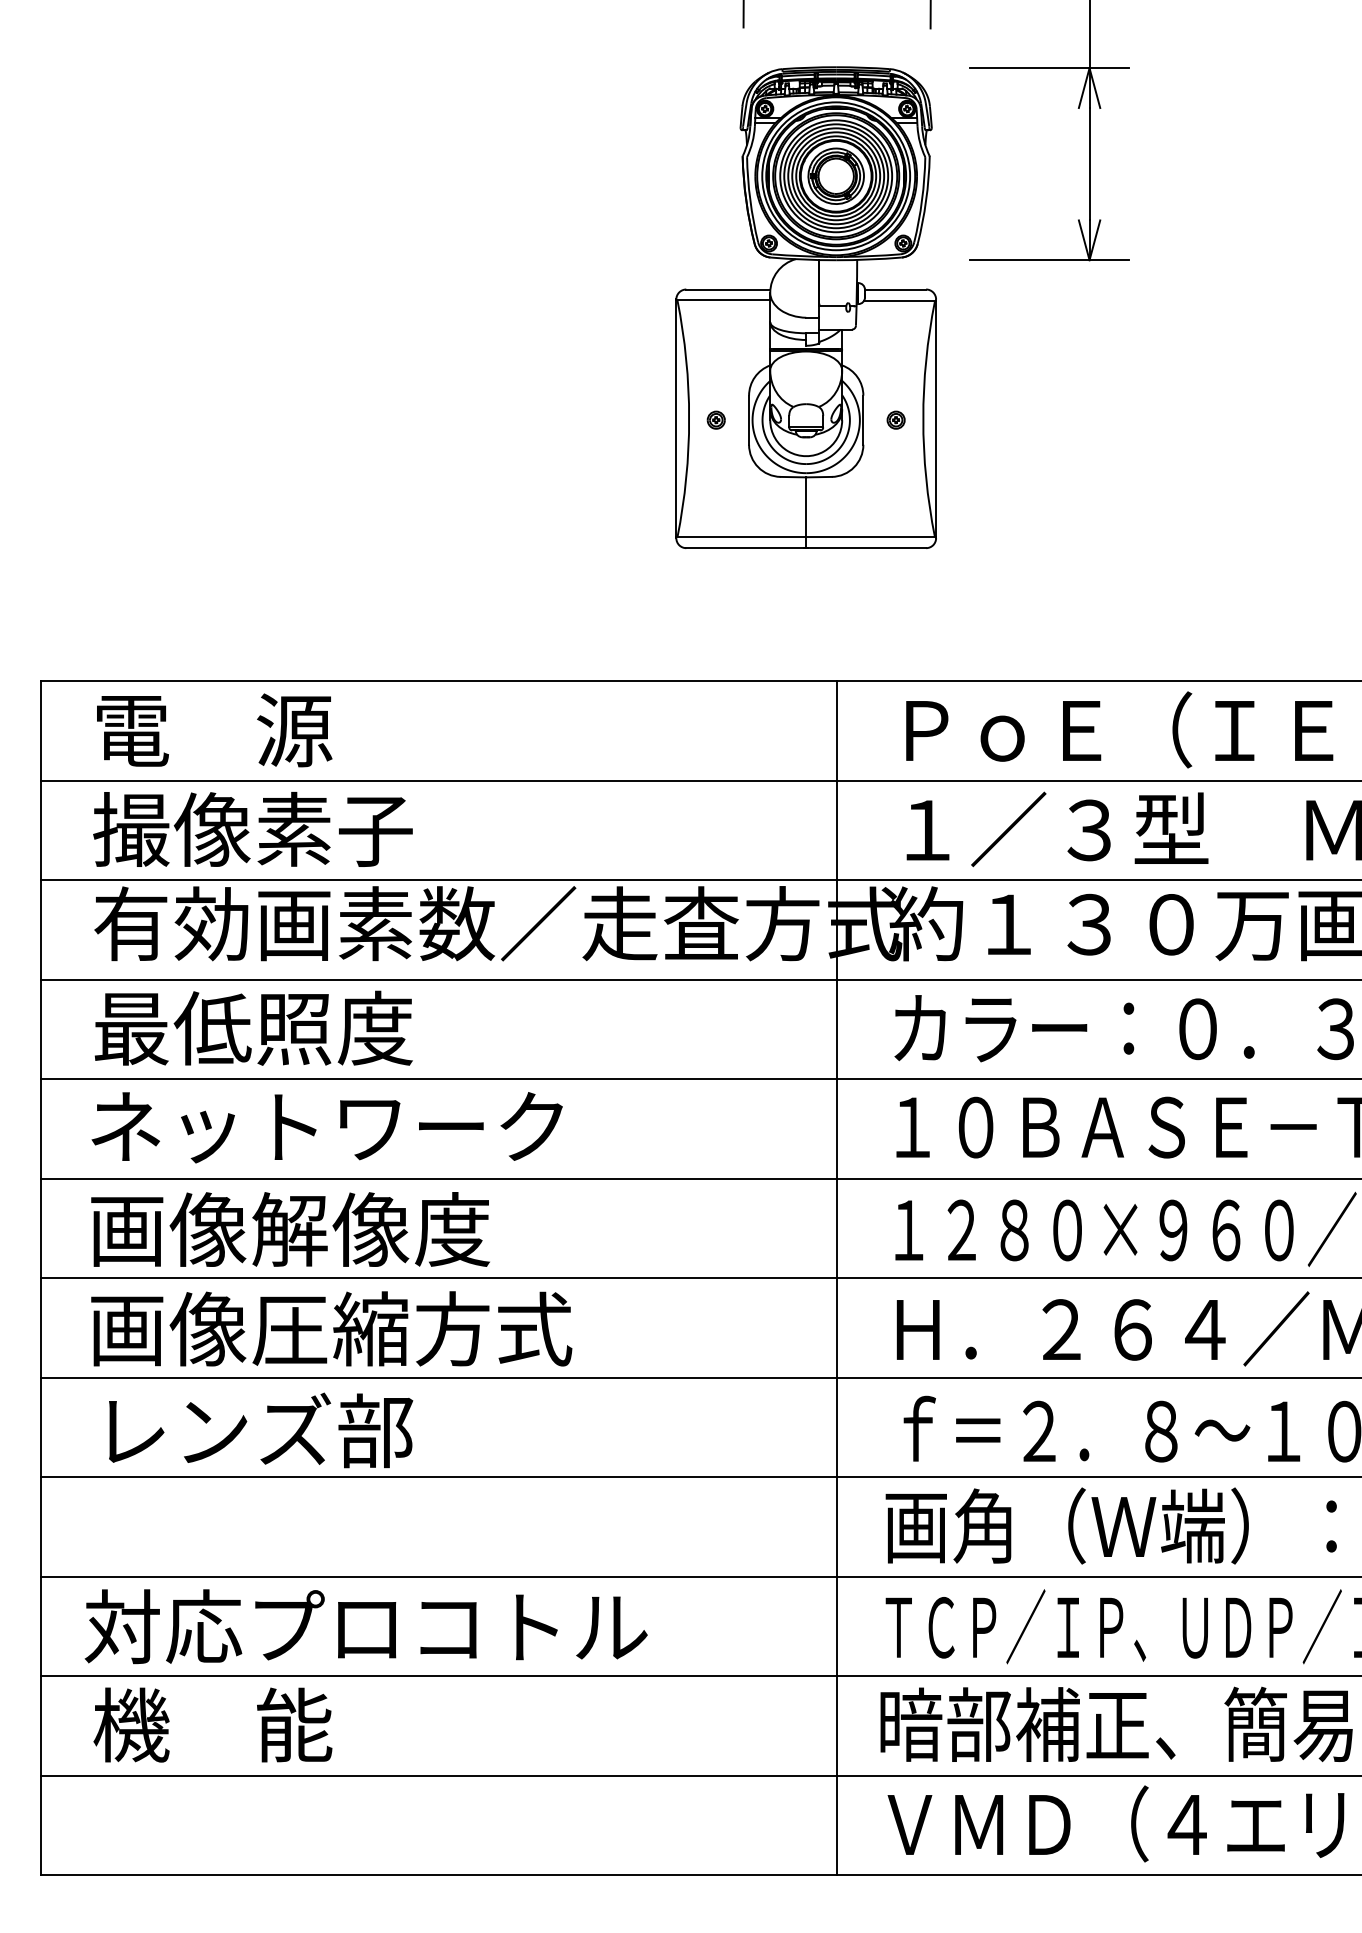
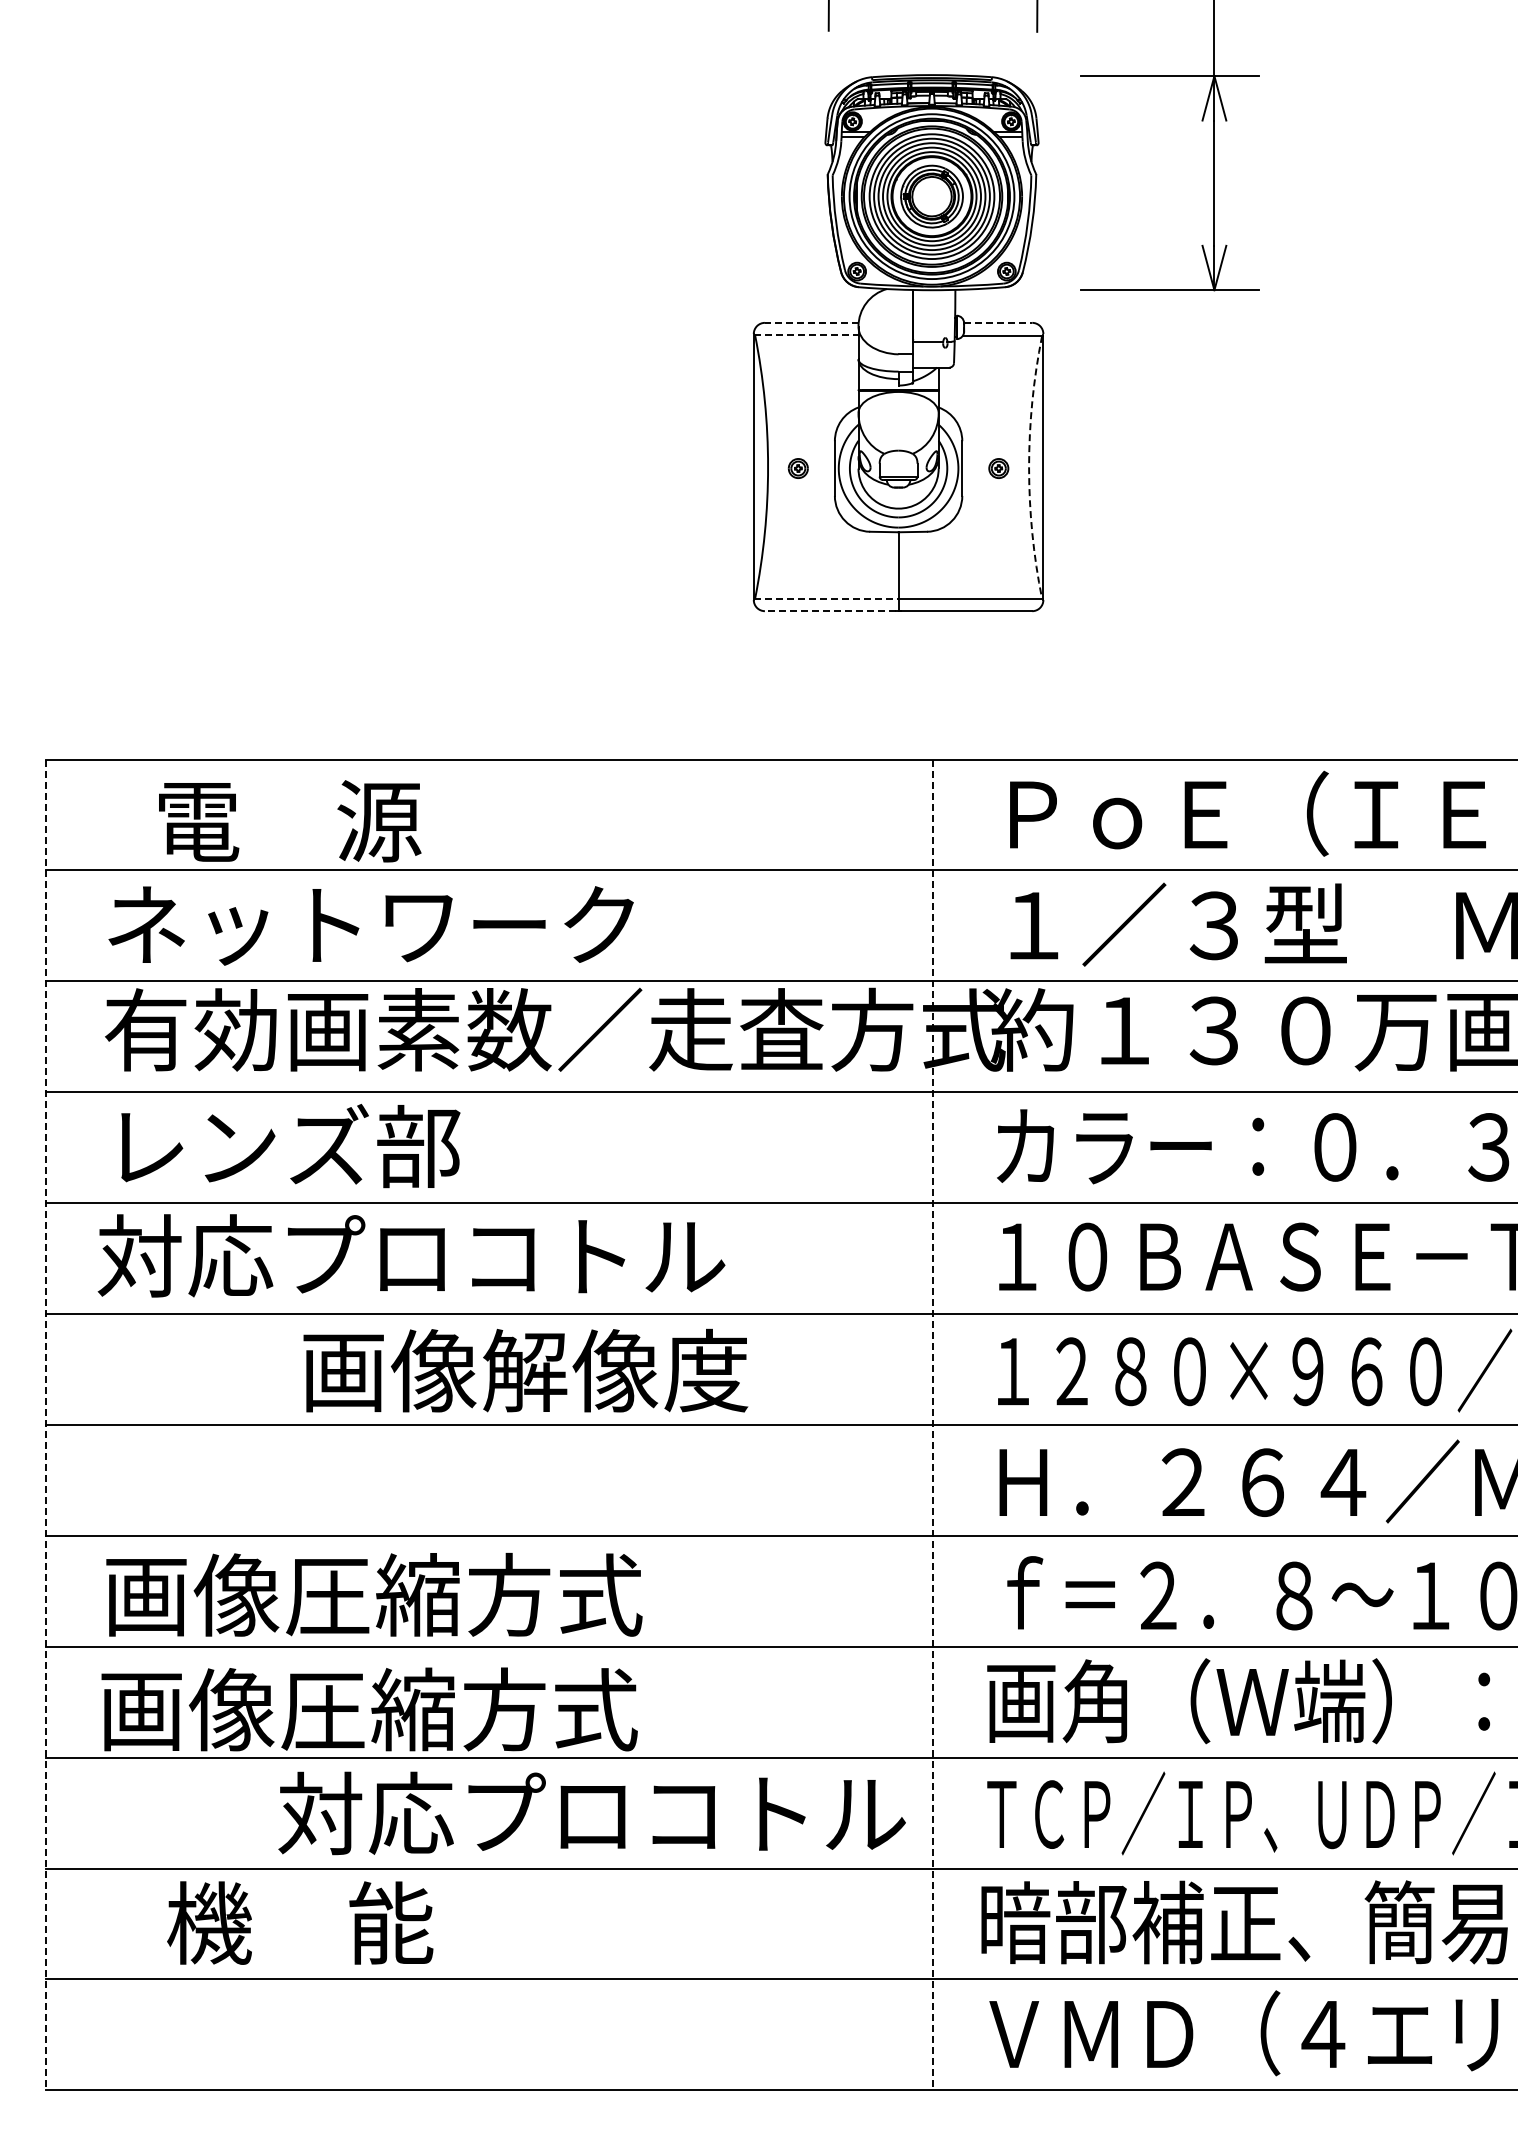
line: (728, 289) -> (811, 322), solid -> dashed
line: (895, 289) -> (998, 322), solid -> dashed
line: (723, 300) -> (806, 335), solid -> dashed
arc: (923, 419) -> (1029, 467), solid -> dashed
line: (741, 536) -> (826, 598), solid -> dashed
line: (745, 548) -> (830, 611), solid -> dashed
text: (214, 730) -> (290, 821), moved
text: (330, 829) -> (368, 924), 撮像素子 -> ネットワーク
text: (253, 1027) -> (282, 1145), 最低照度 -> レンズ部
text: (369, 1126) -> (411, 1255), ネットワーク -> 対応プロコトル
text: (290, 1229) -> (525, 1370), moved
line: (40, 1278) -> (45, 1425), solid -> dashed
line: (836, 1278) -> (932, 1425), solid -> dashed
text: (331, 1328) -> (369, 1709), moved
text: (336, 1430) -> (374, 1594), レンズ部 -> 画像圧縮方式
text: (365, 1626) -> (591, 1813), moved
text: (213, 1724) -> (300, 1922), moved

